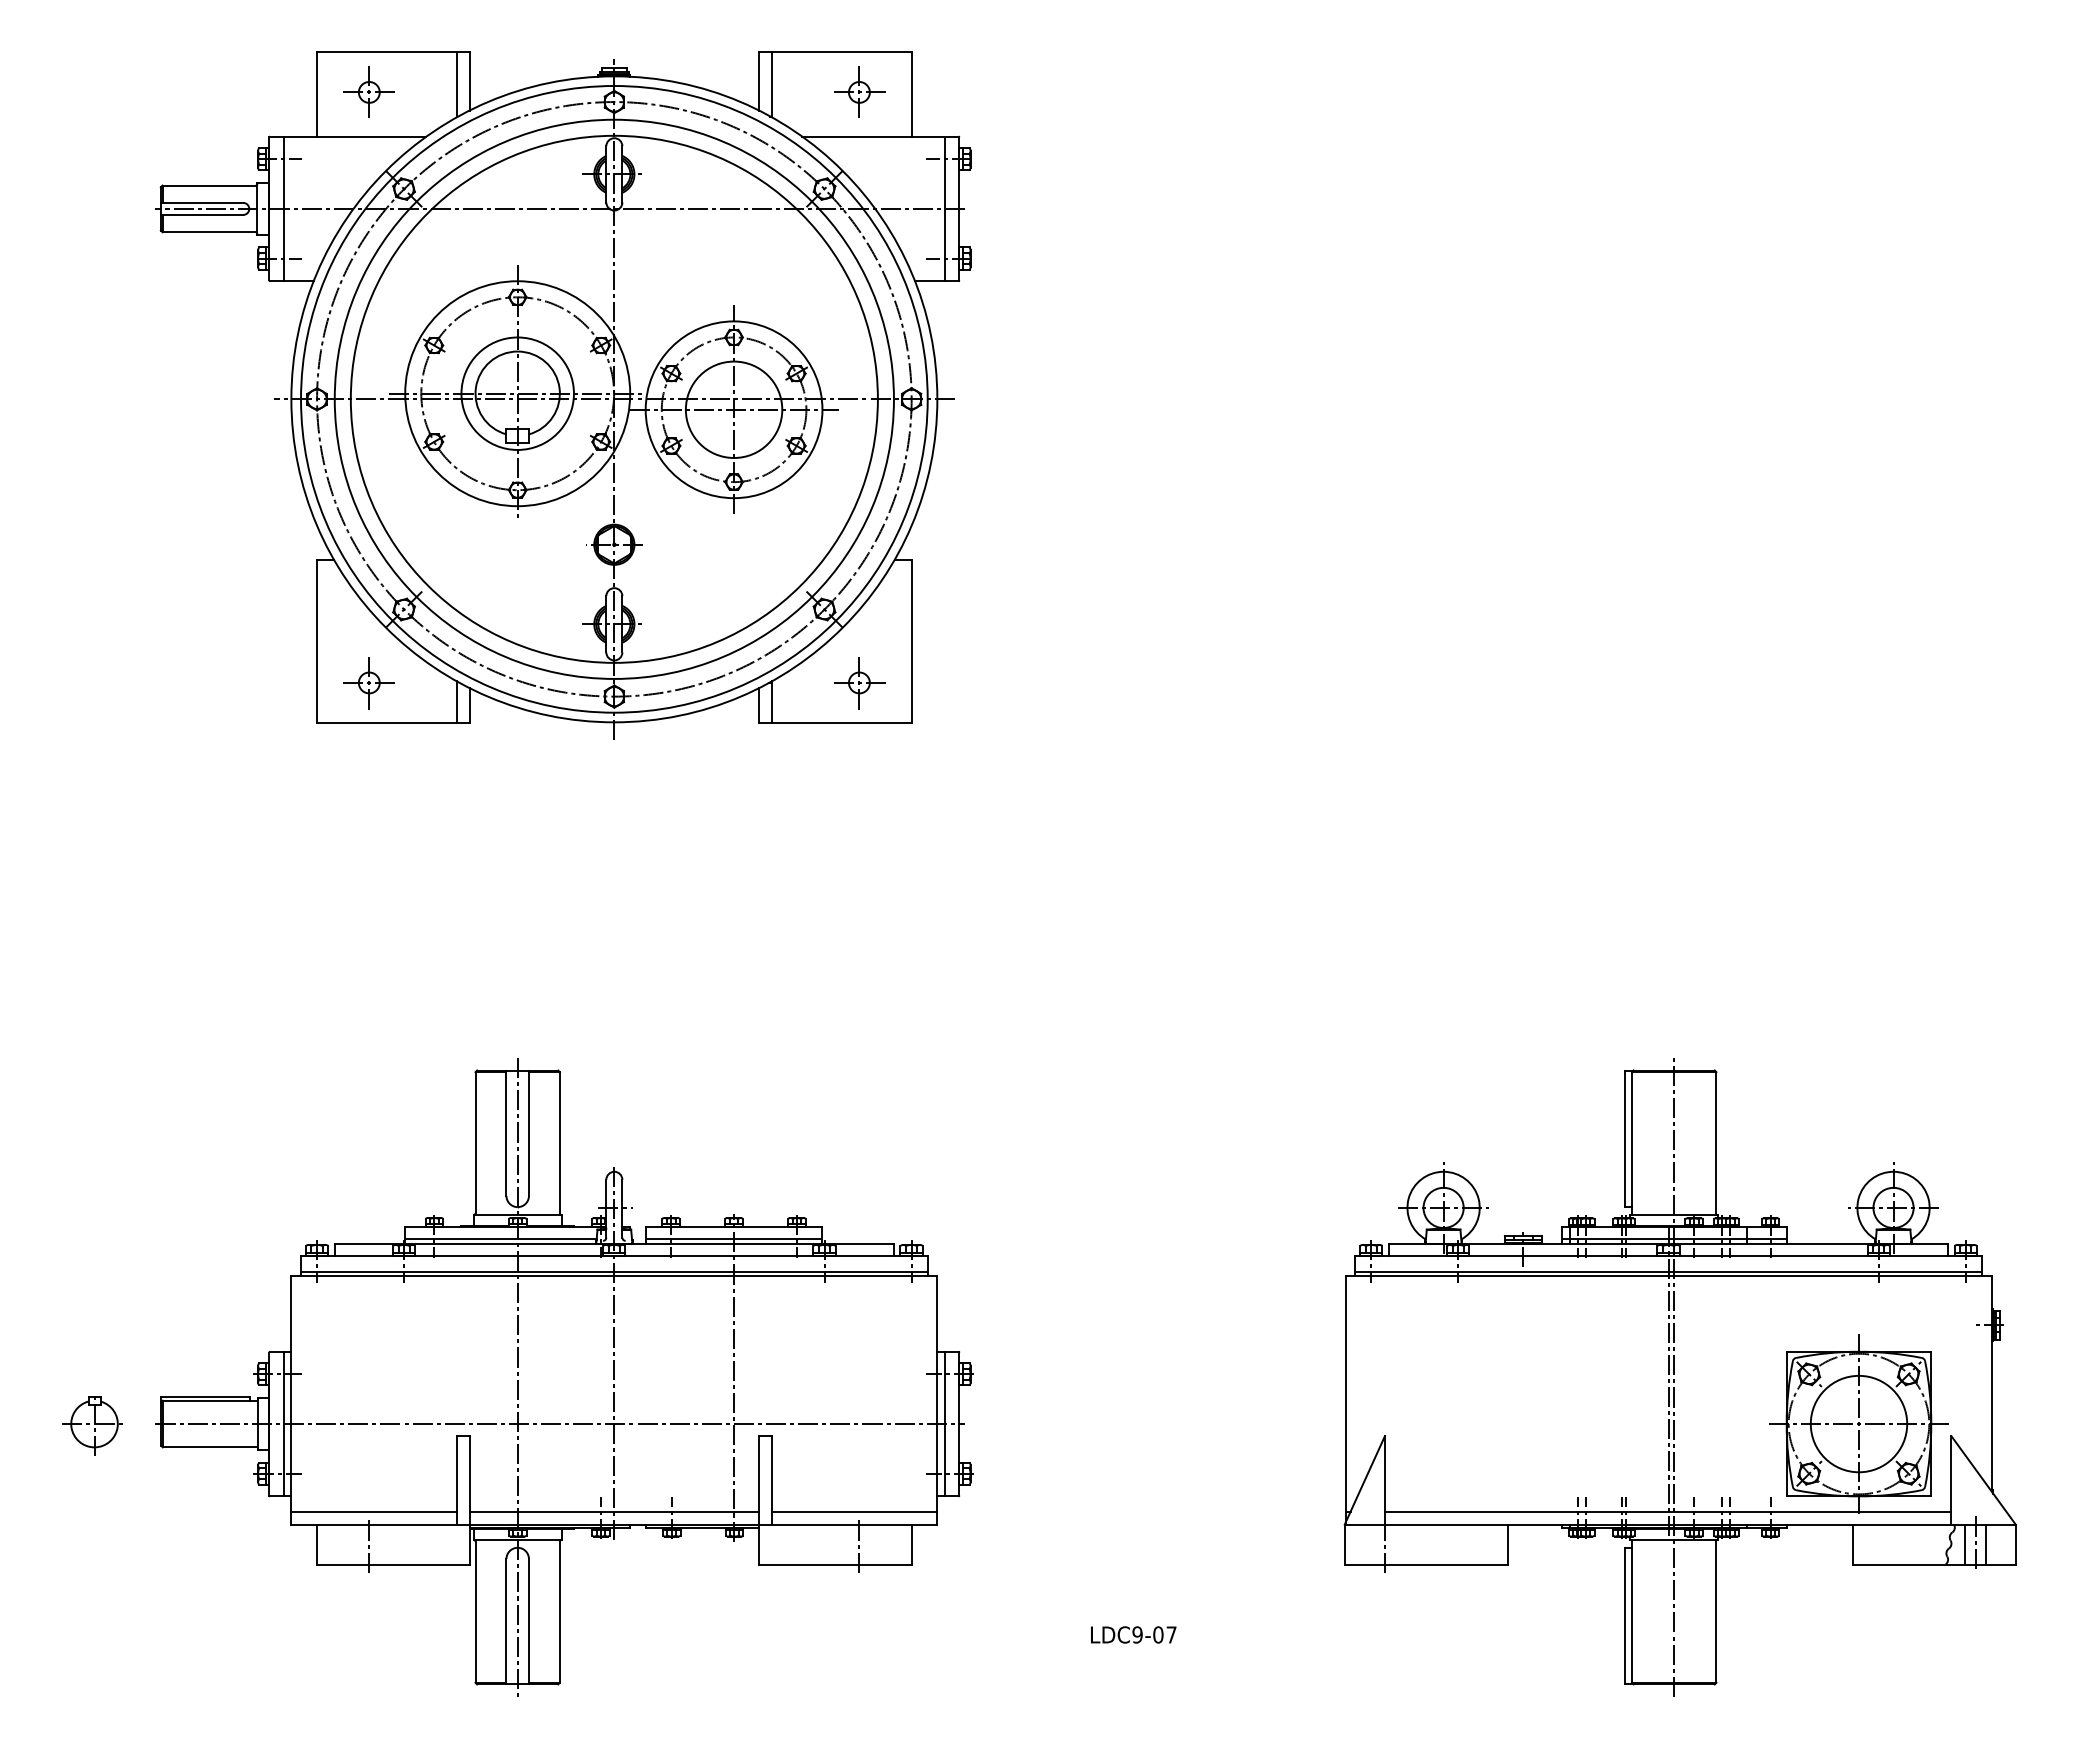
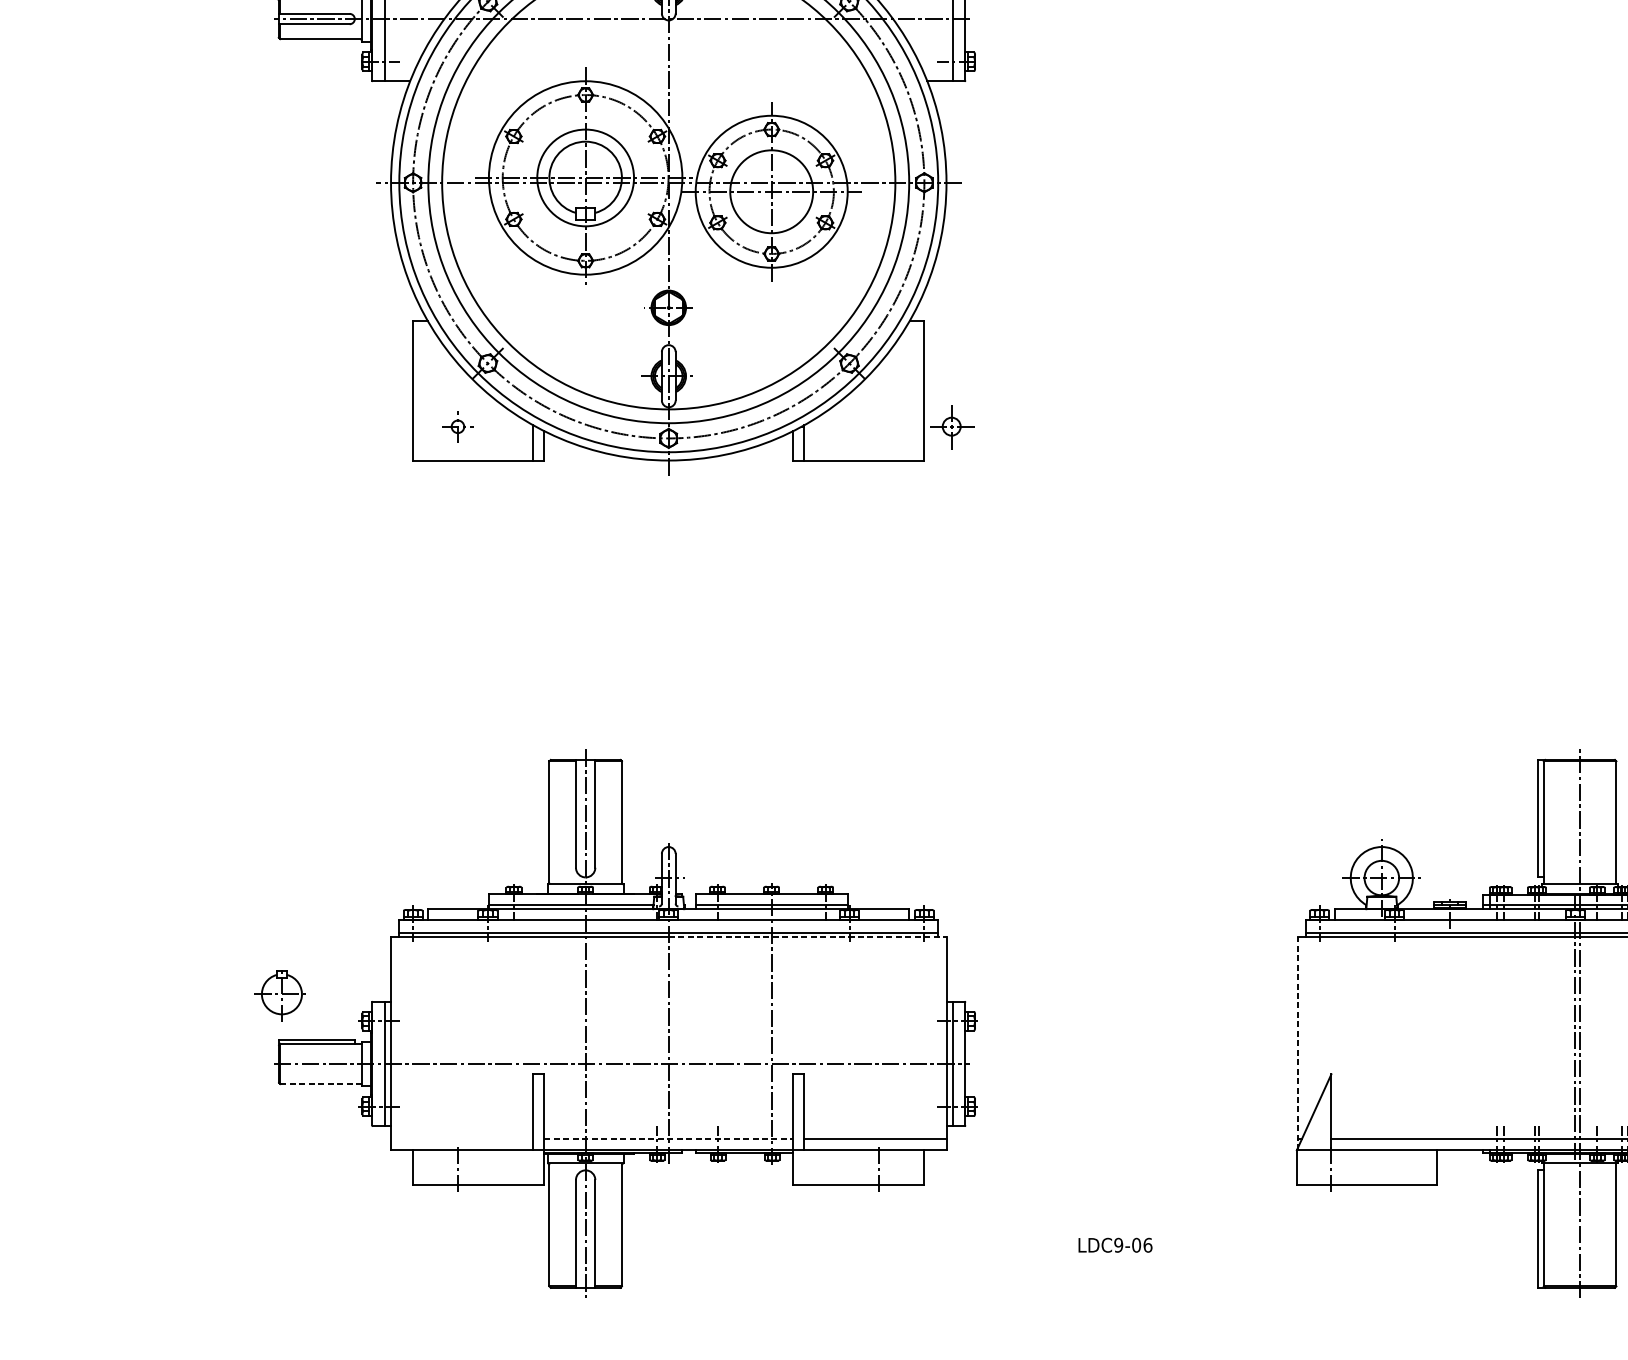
part: (368, 683) -> (457, 427), size x0.7
part: (859, 683) -> (951, 427), moved
line: (776, 1276) -> (808, 937), solid -> dashed
line: (1345, 1399) -> (1297, 1042), solid -> dashed
part: (92, 1425) -> (280, 995), moved
line: (209, 1447) -> (320, 1084), solid -> dashed
line: (373, 1511) -> (461, 1139), removed
line: (614, 1511) -> (668, 1139), solid -> dashed
text: (1171, 1634) -> (1147, 1244), LDC9-07 -> LDC9-06

